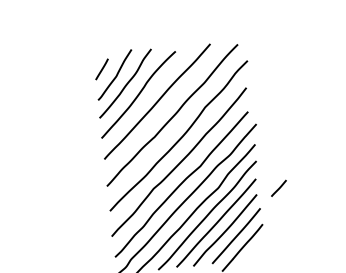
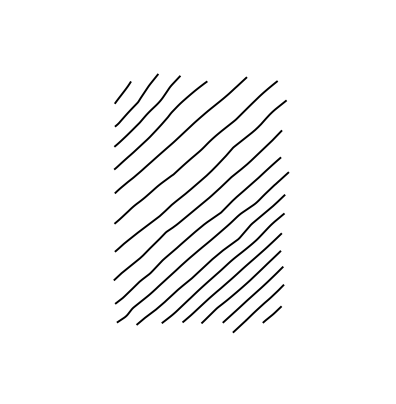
line: (278, 188) -> (271, 314), moved

